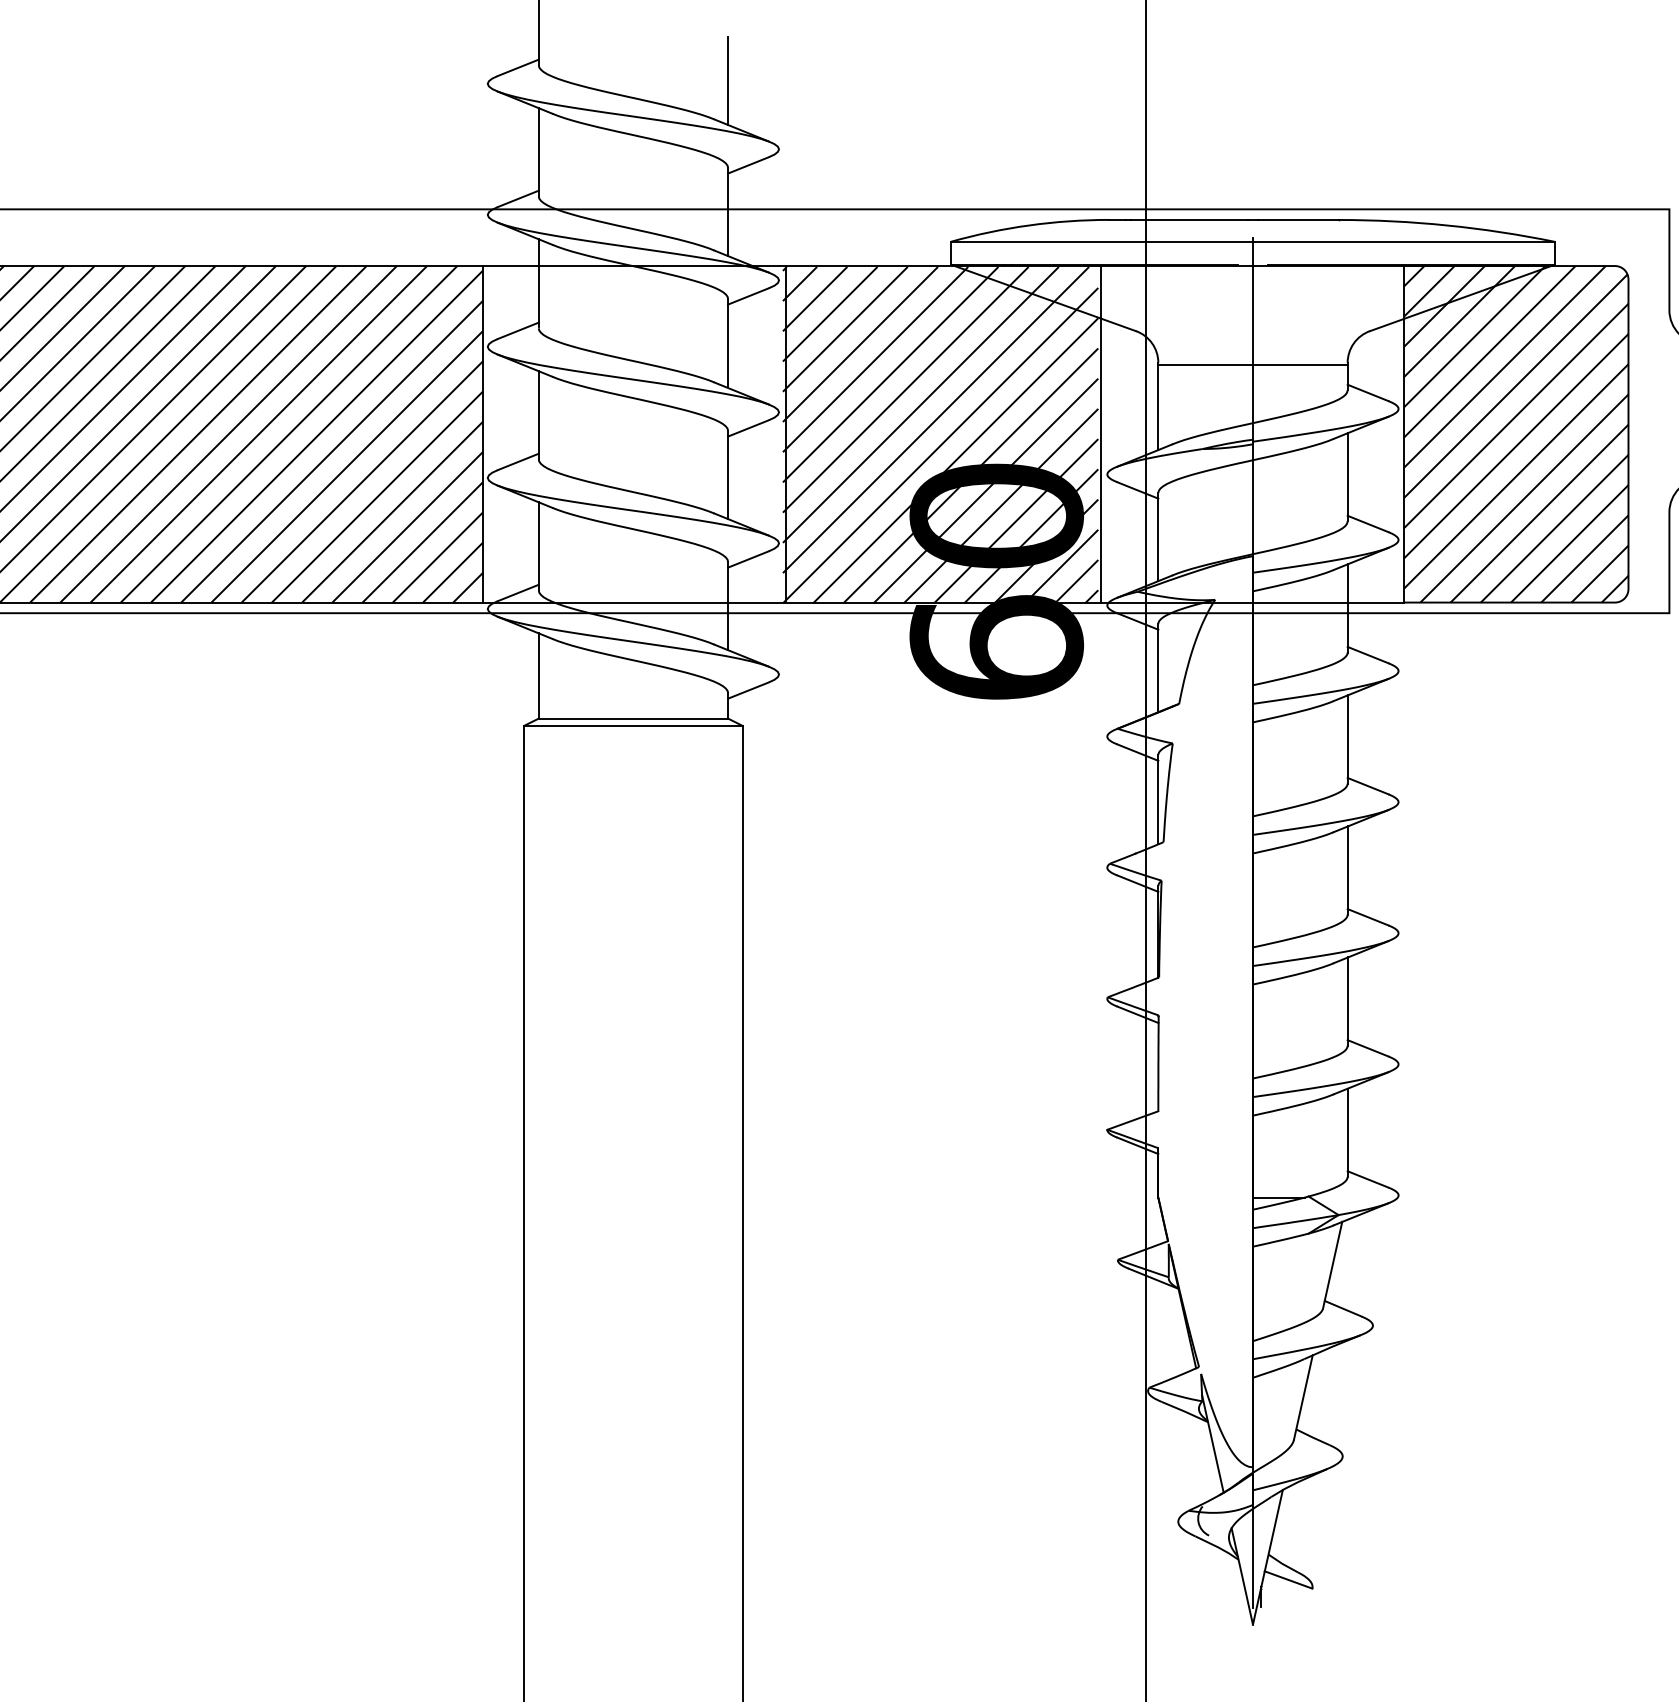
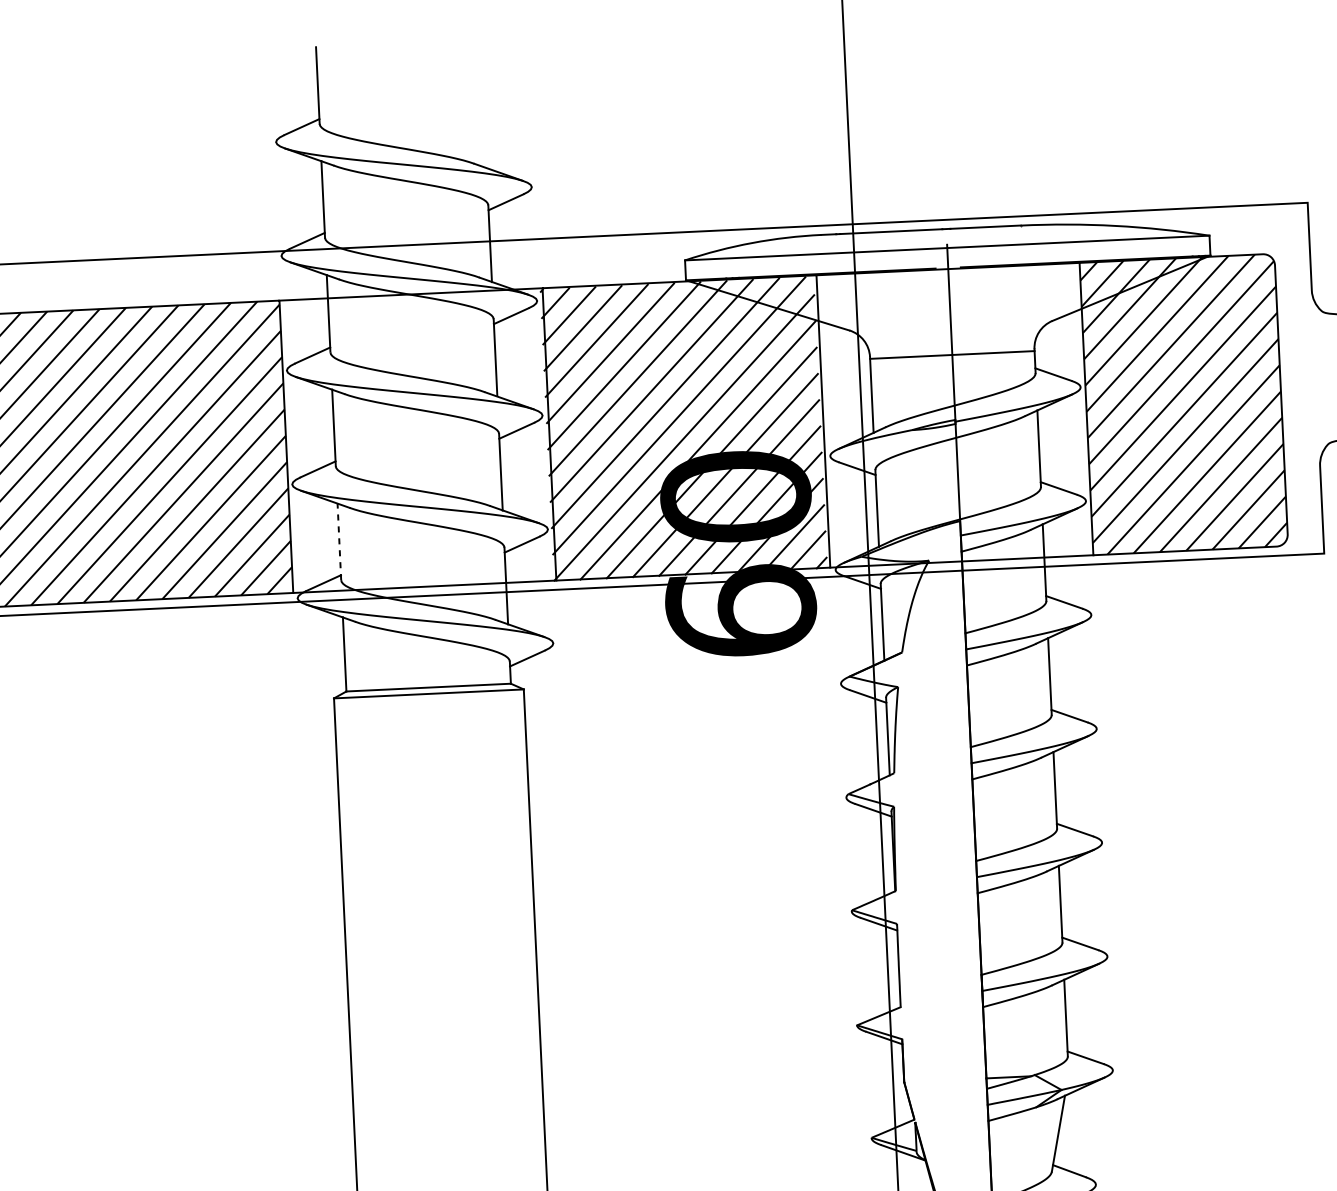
line: (728, 80) -> (485, 129), removed
line: (538, 545) -> (339, 541), solid -> dashed

